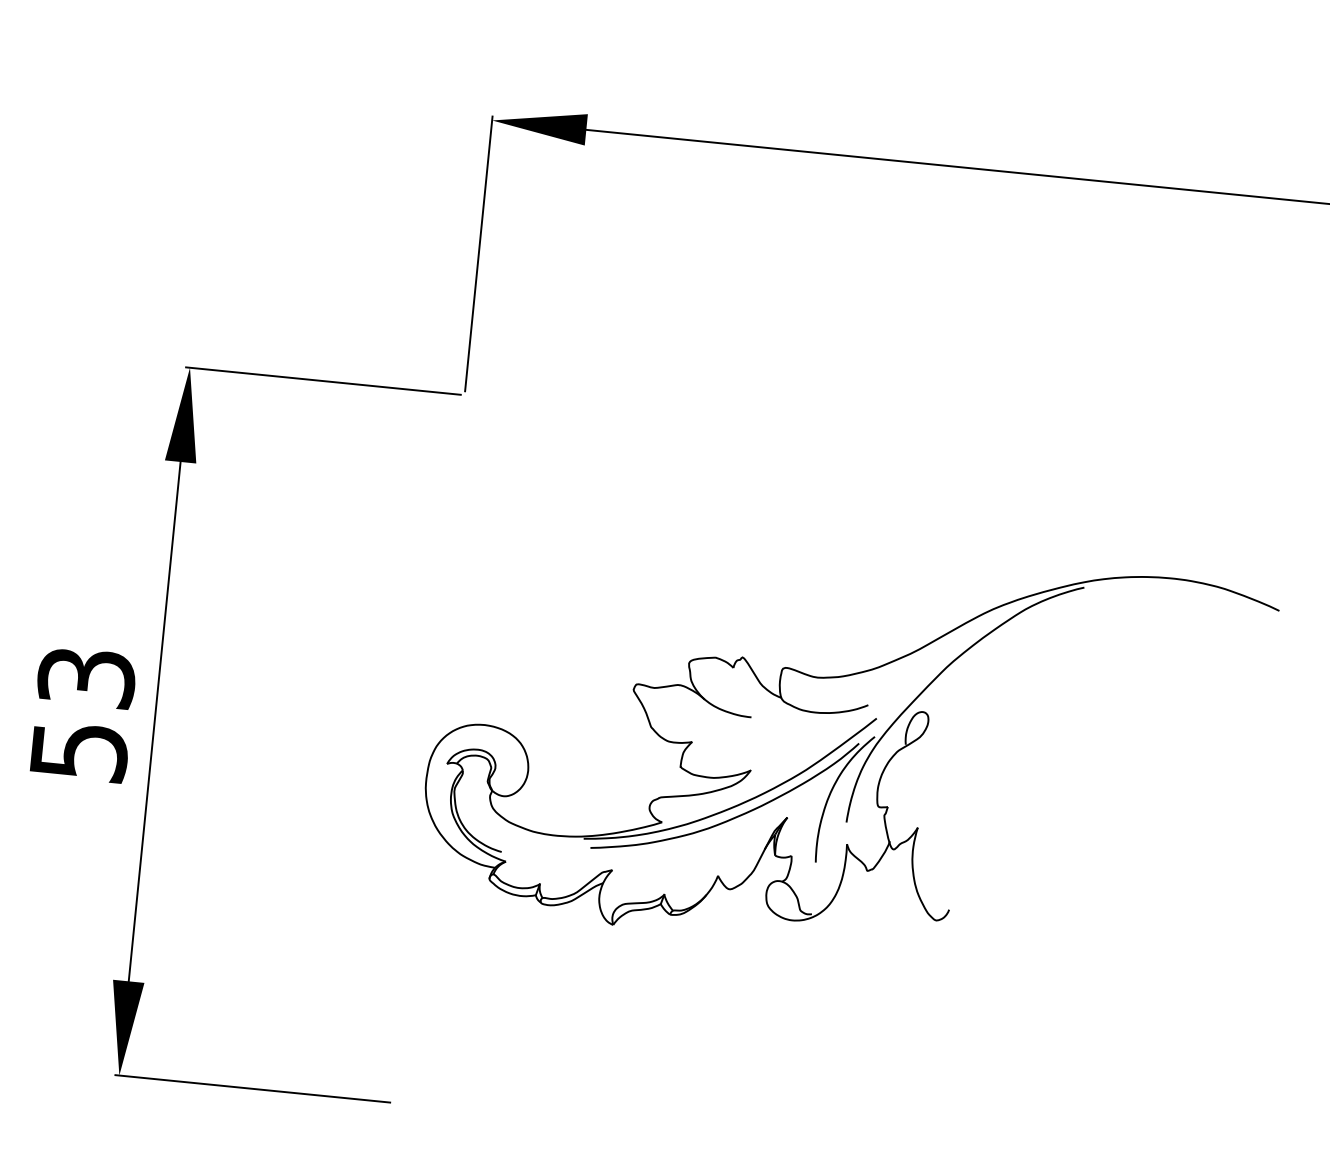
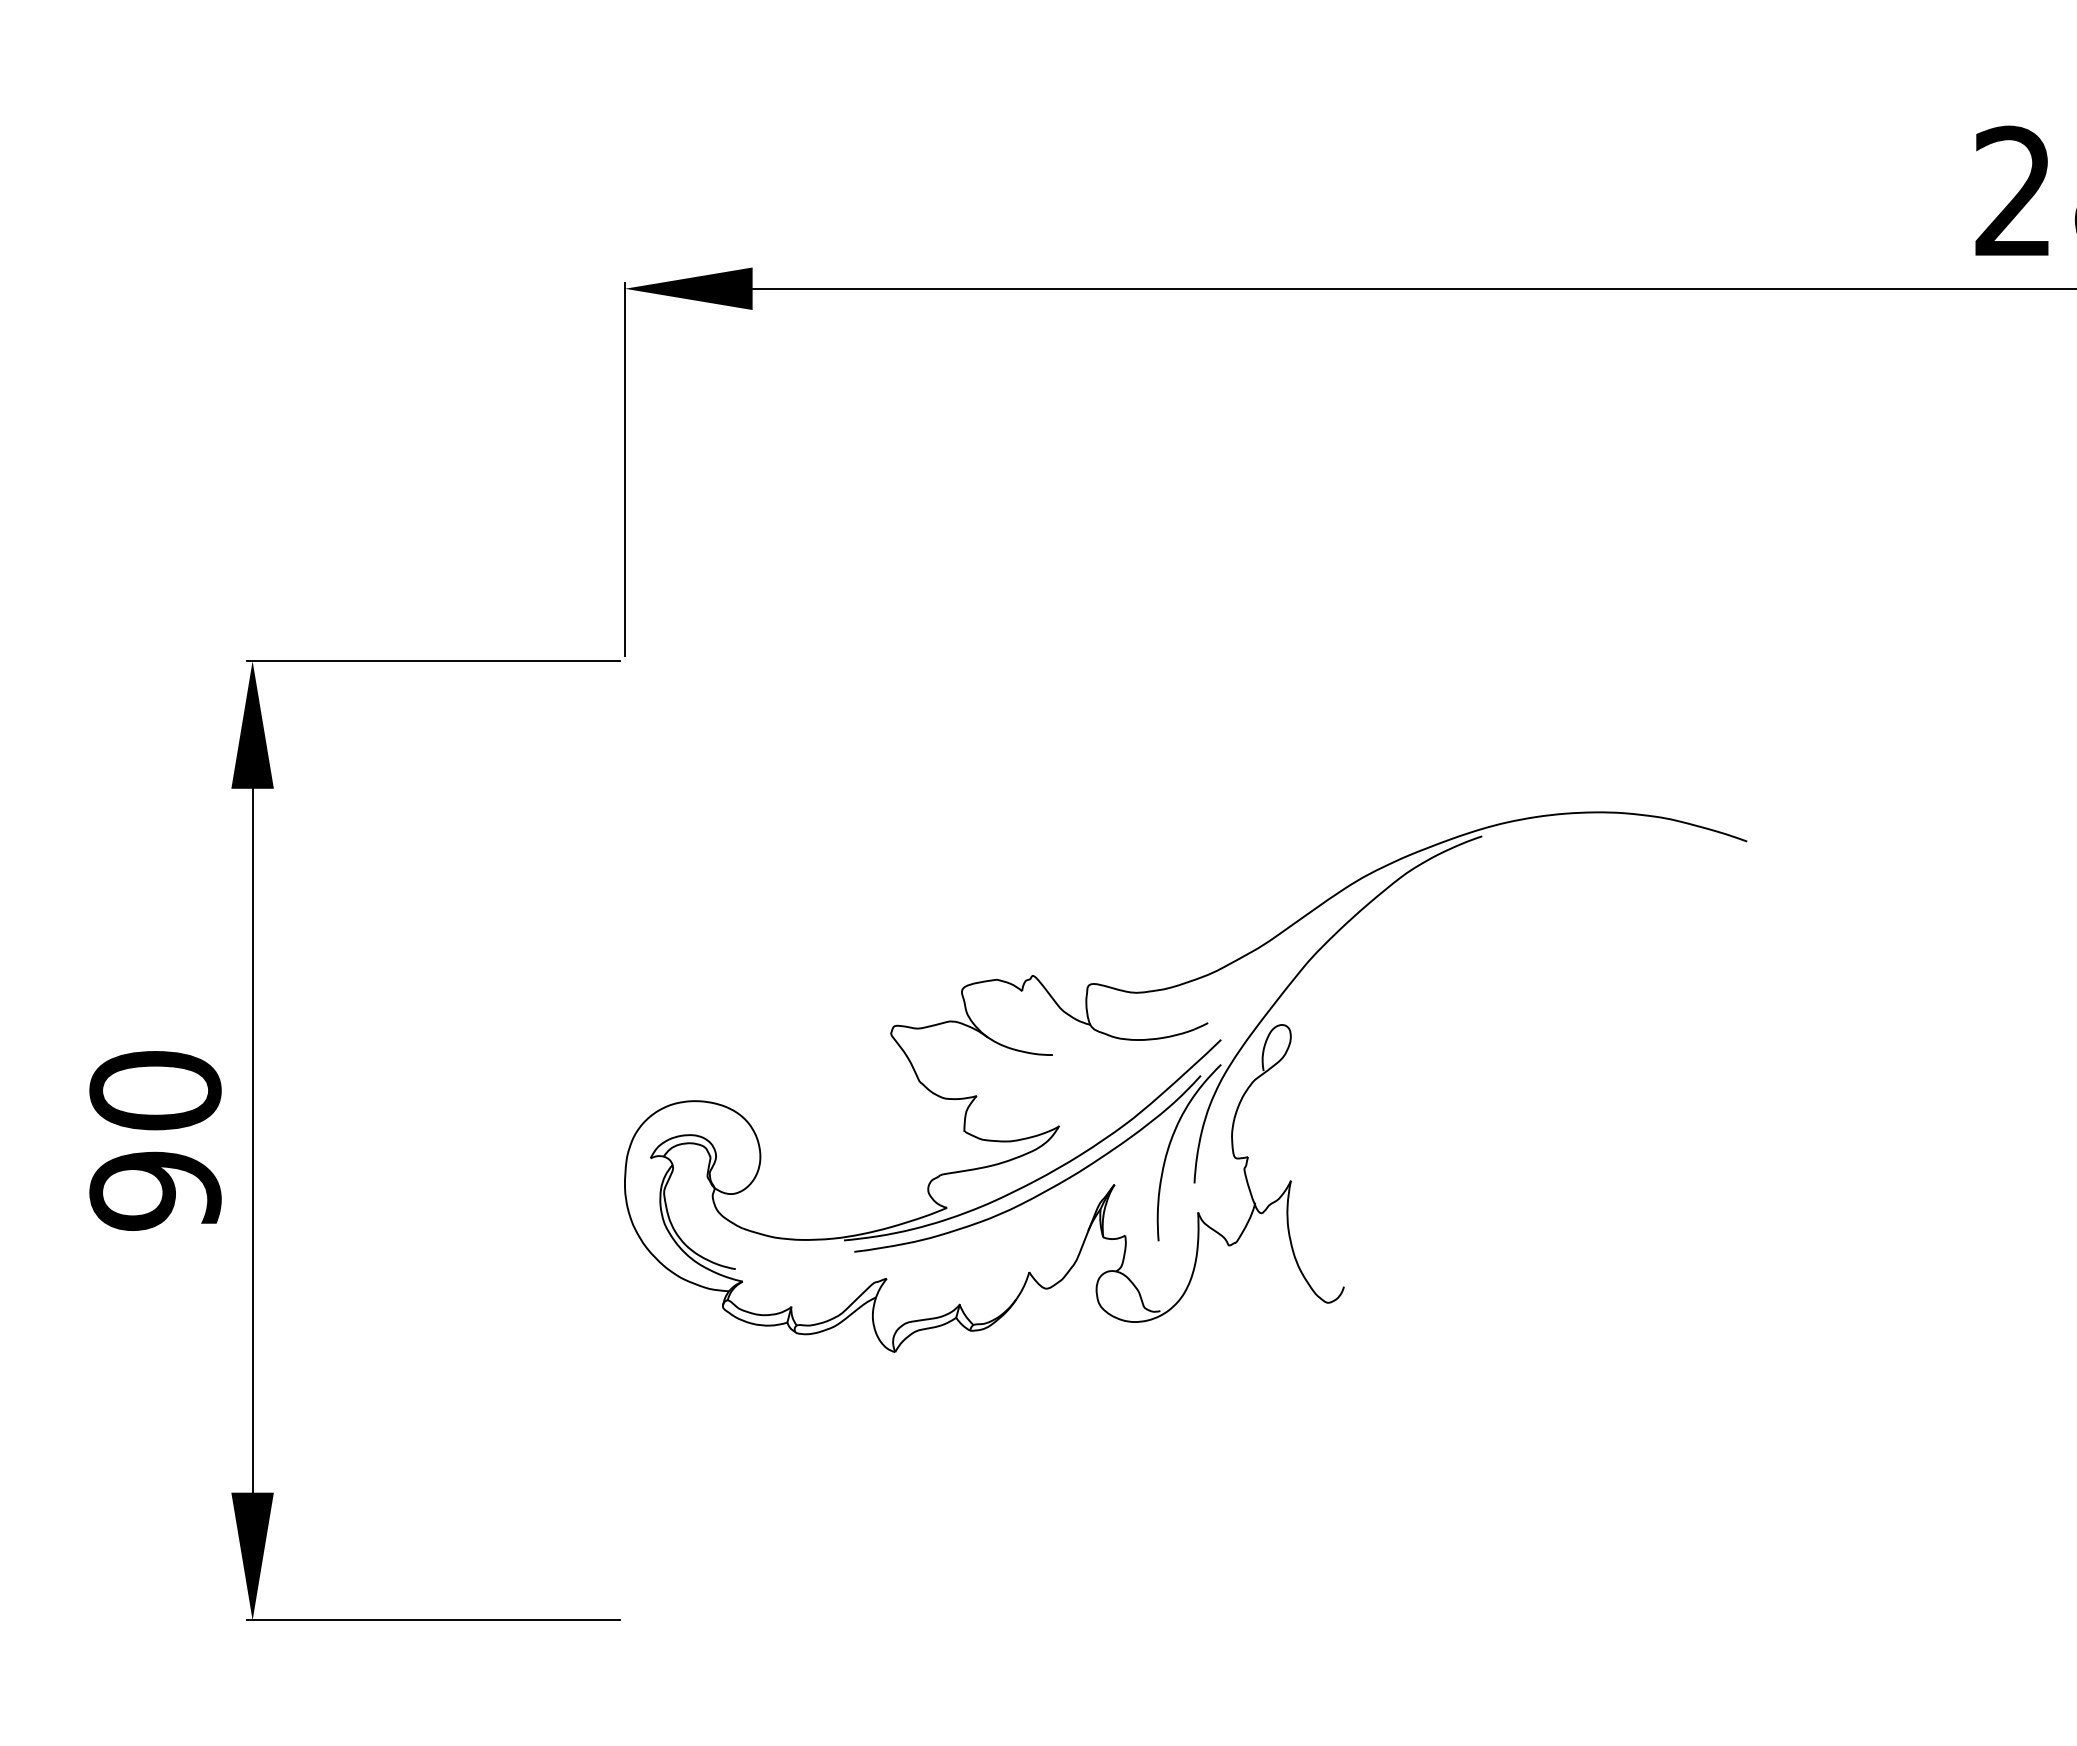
text: (83, 714) -> (155, 1140), 53 -> 90

